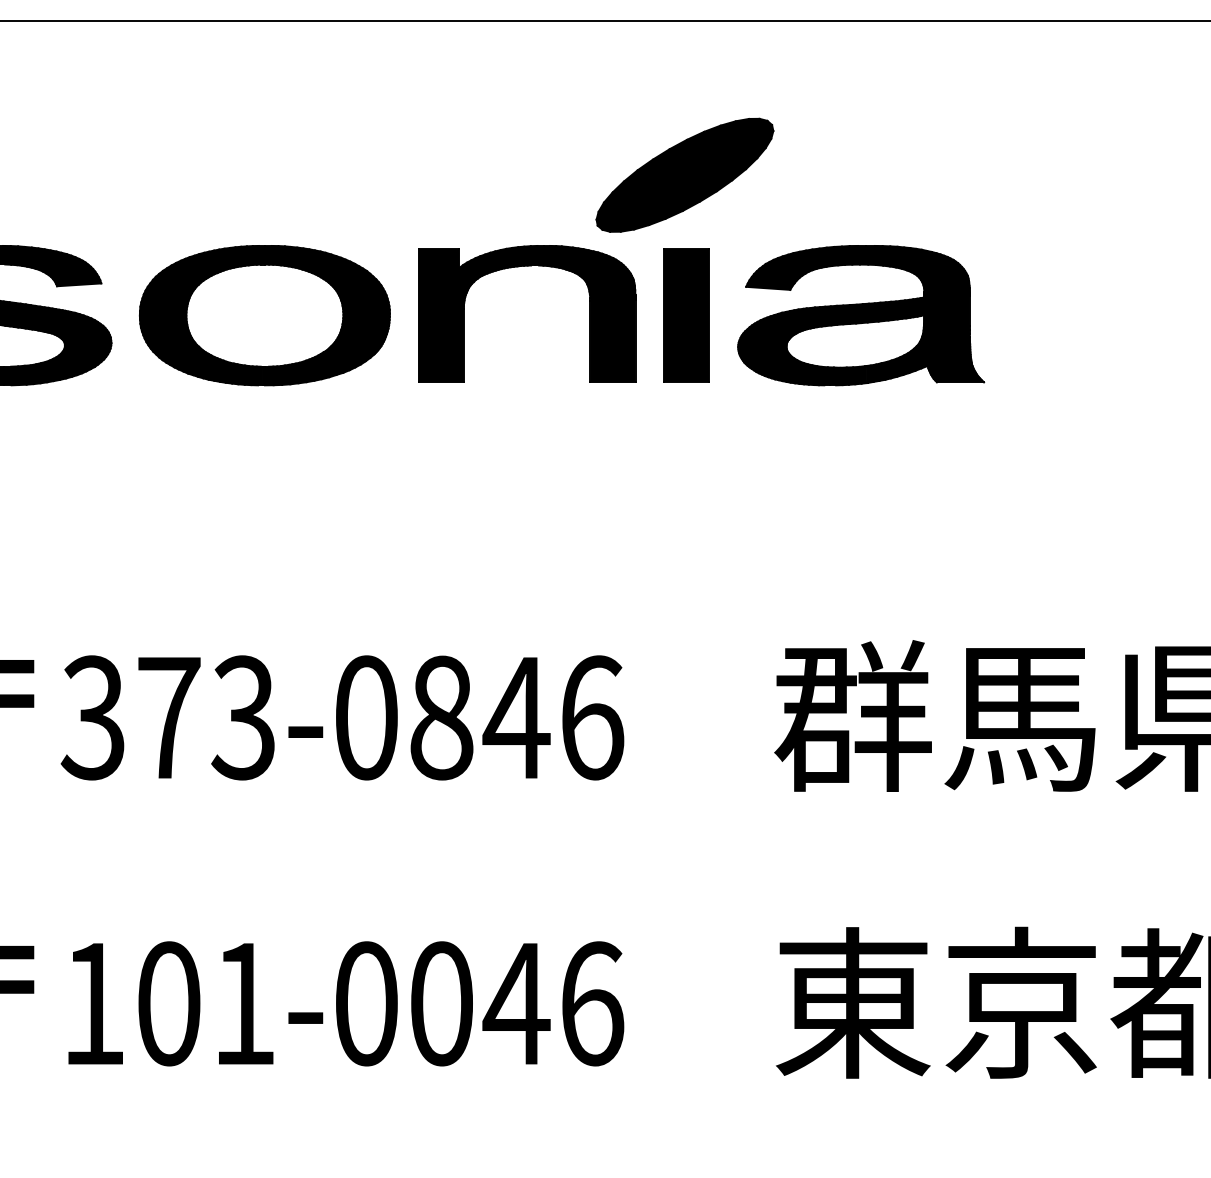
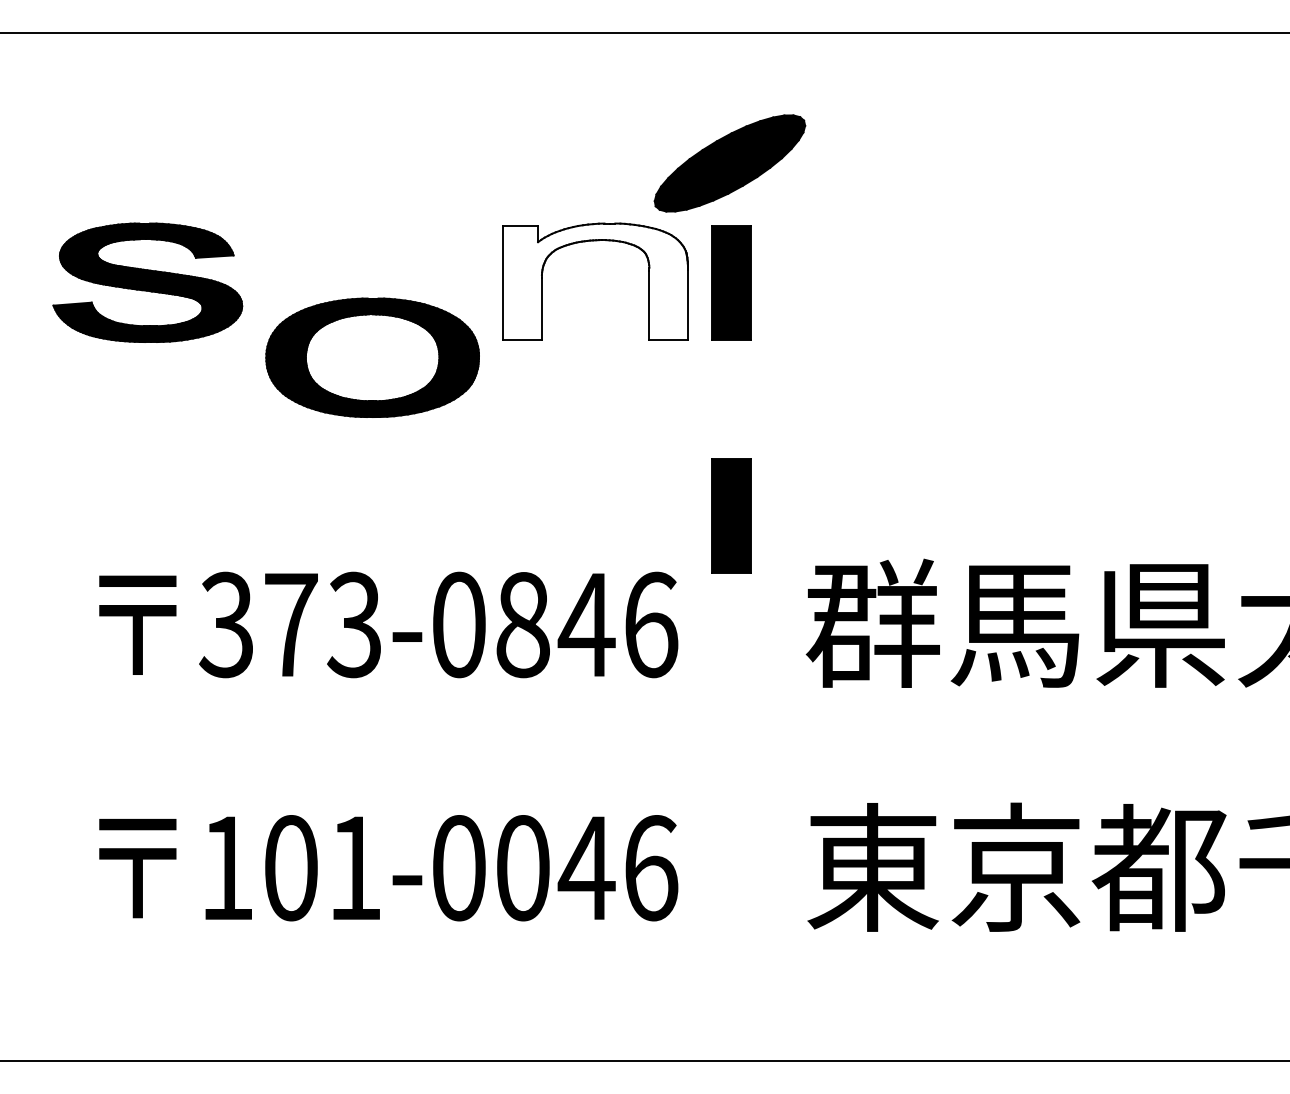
fill: (526, 314) -> (595, 281), removed
part: (264, 315) -> (372, 357), moved
part: (860, 315) -> (879, 282), removed
part: (686, 589) -> (731, 515), added

